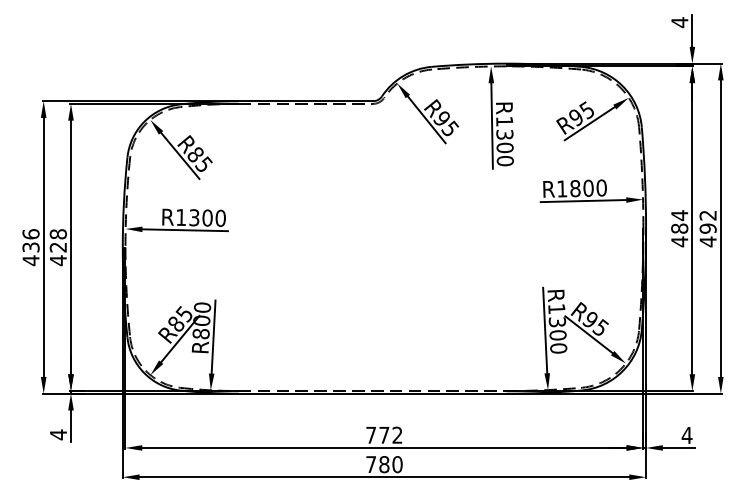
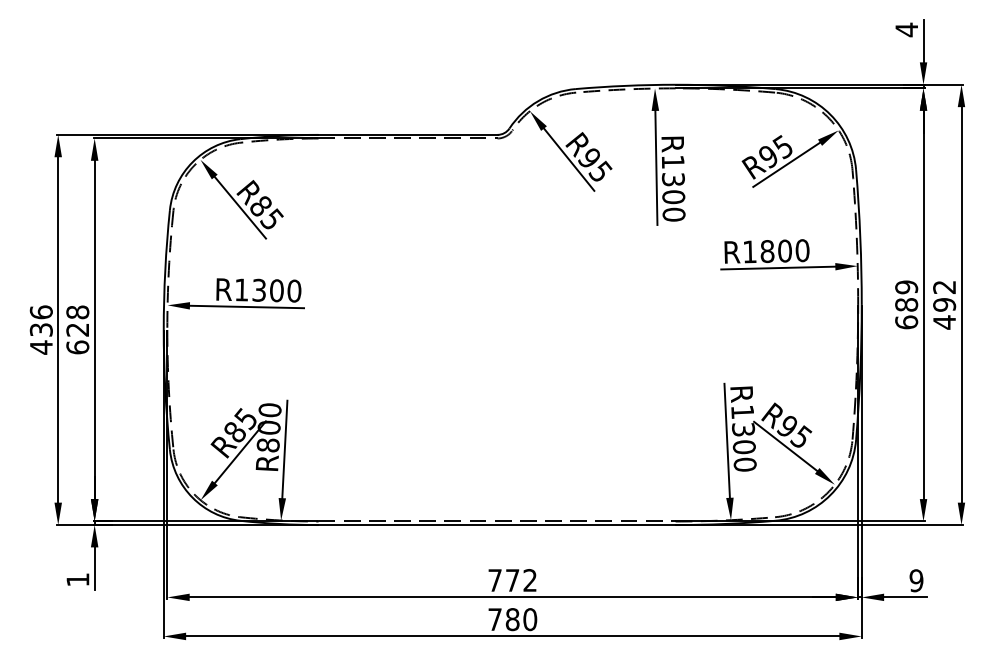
text: (679, 228) -> (906, 304), 484 -> 689
text: (57, 260) -> (76, 347), 428 -> 628
text: (58, 434) -> (77, 579), 4 -> 1
text: (686, 435) -> (915, 580), 4 -> 9

